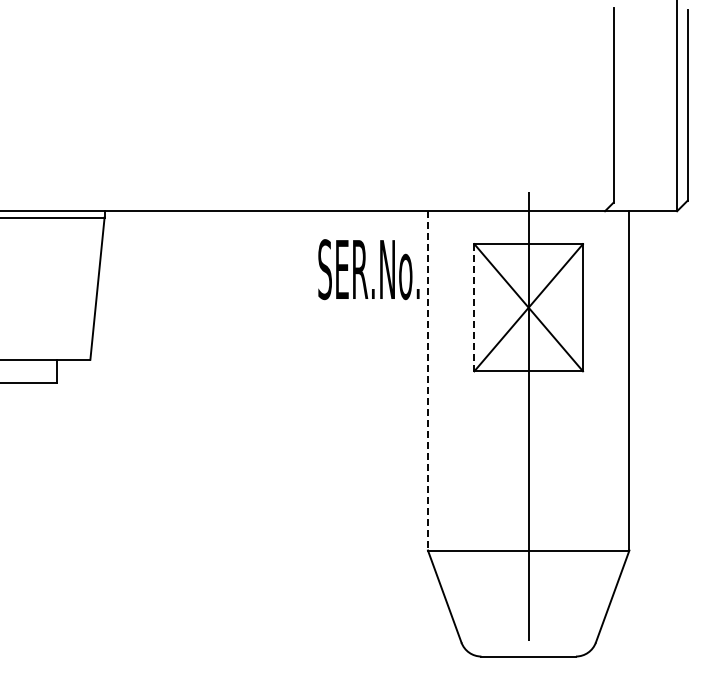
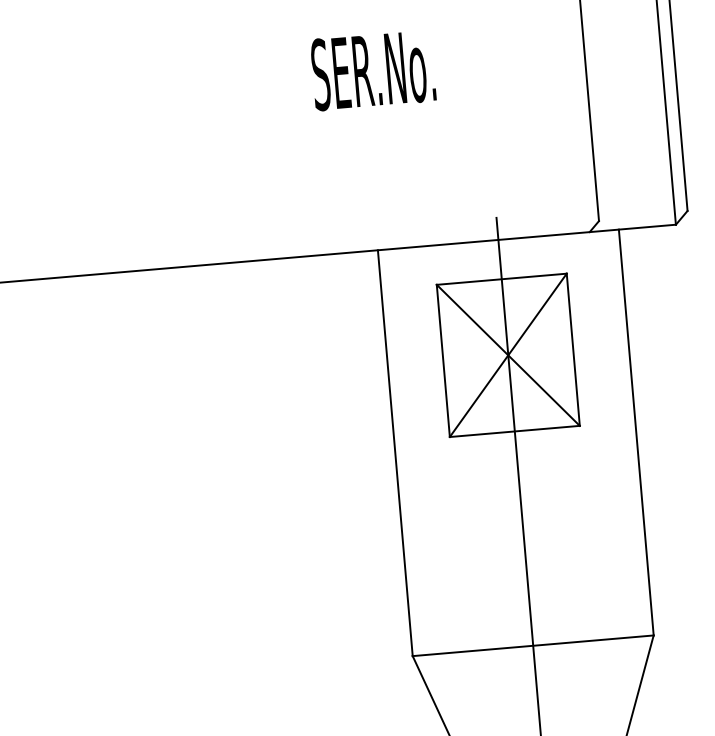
text: (368, 269) -> (372, 70), moved
line: (474, 307) -> (443, 360), dashed -> solid
line: (427, 380) -> (394, 452), dashed -> solid

